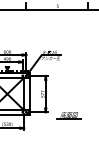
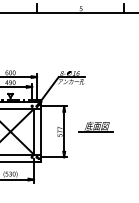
part: (68, 115) -> (96, 126), moved

